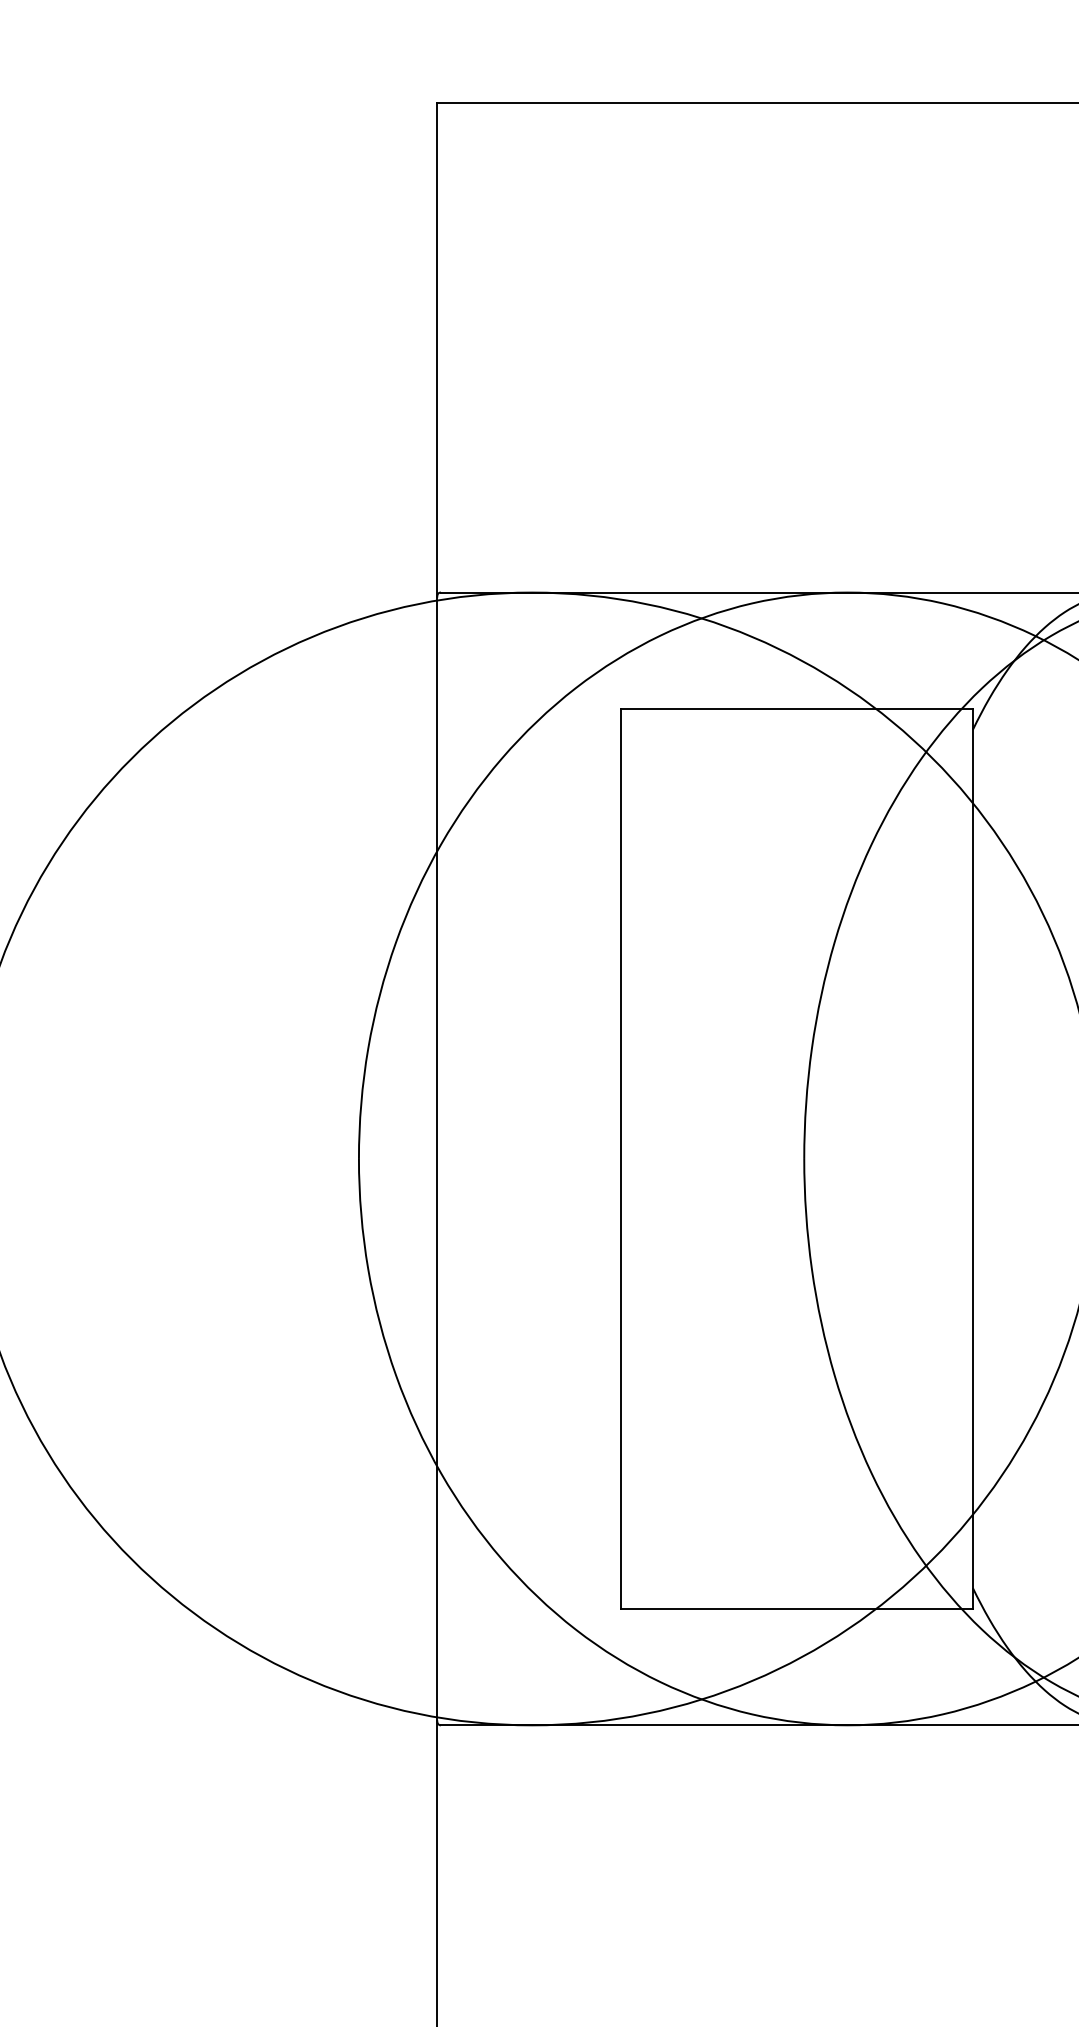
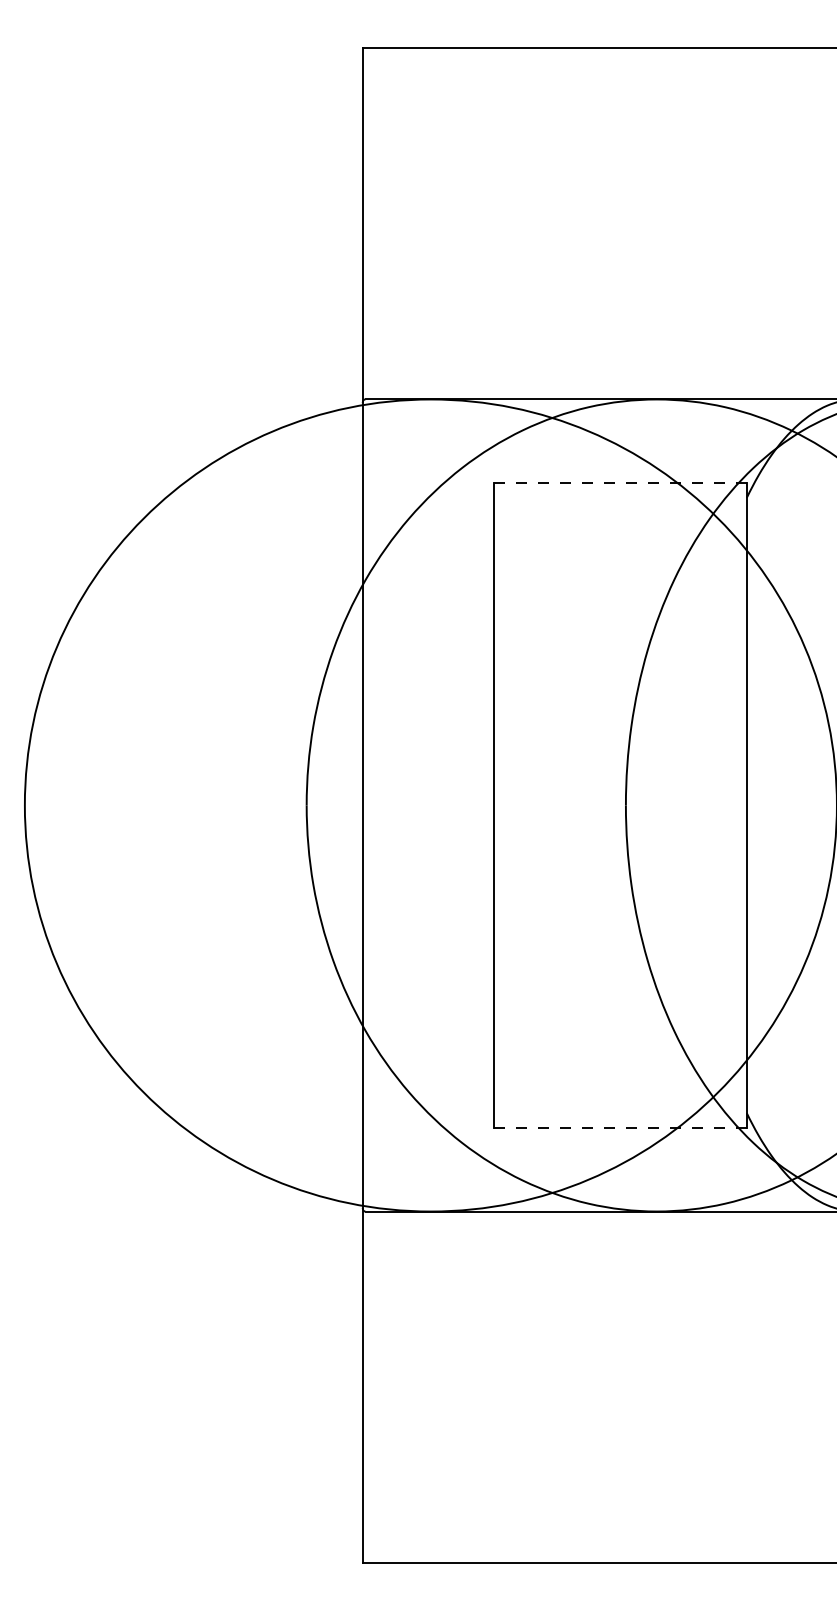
line: (798, 709) -> (621, 483), solid -> dashed
line: (796, 1608) -> (620, 1127), solid -> dashed

